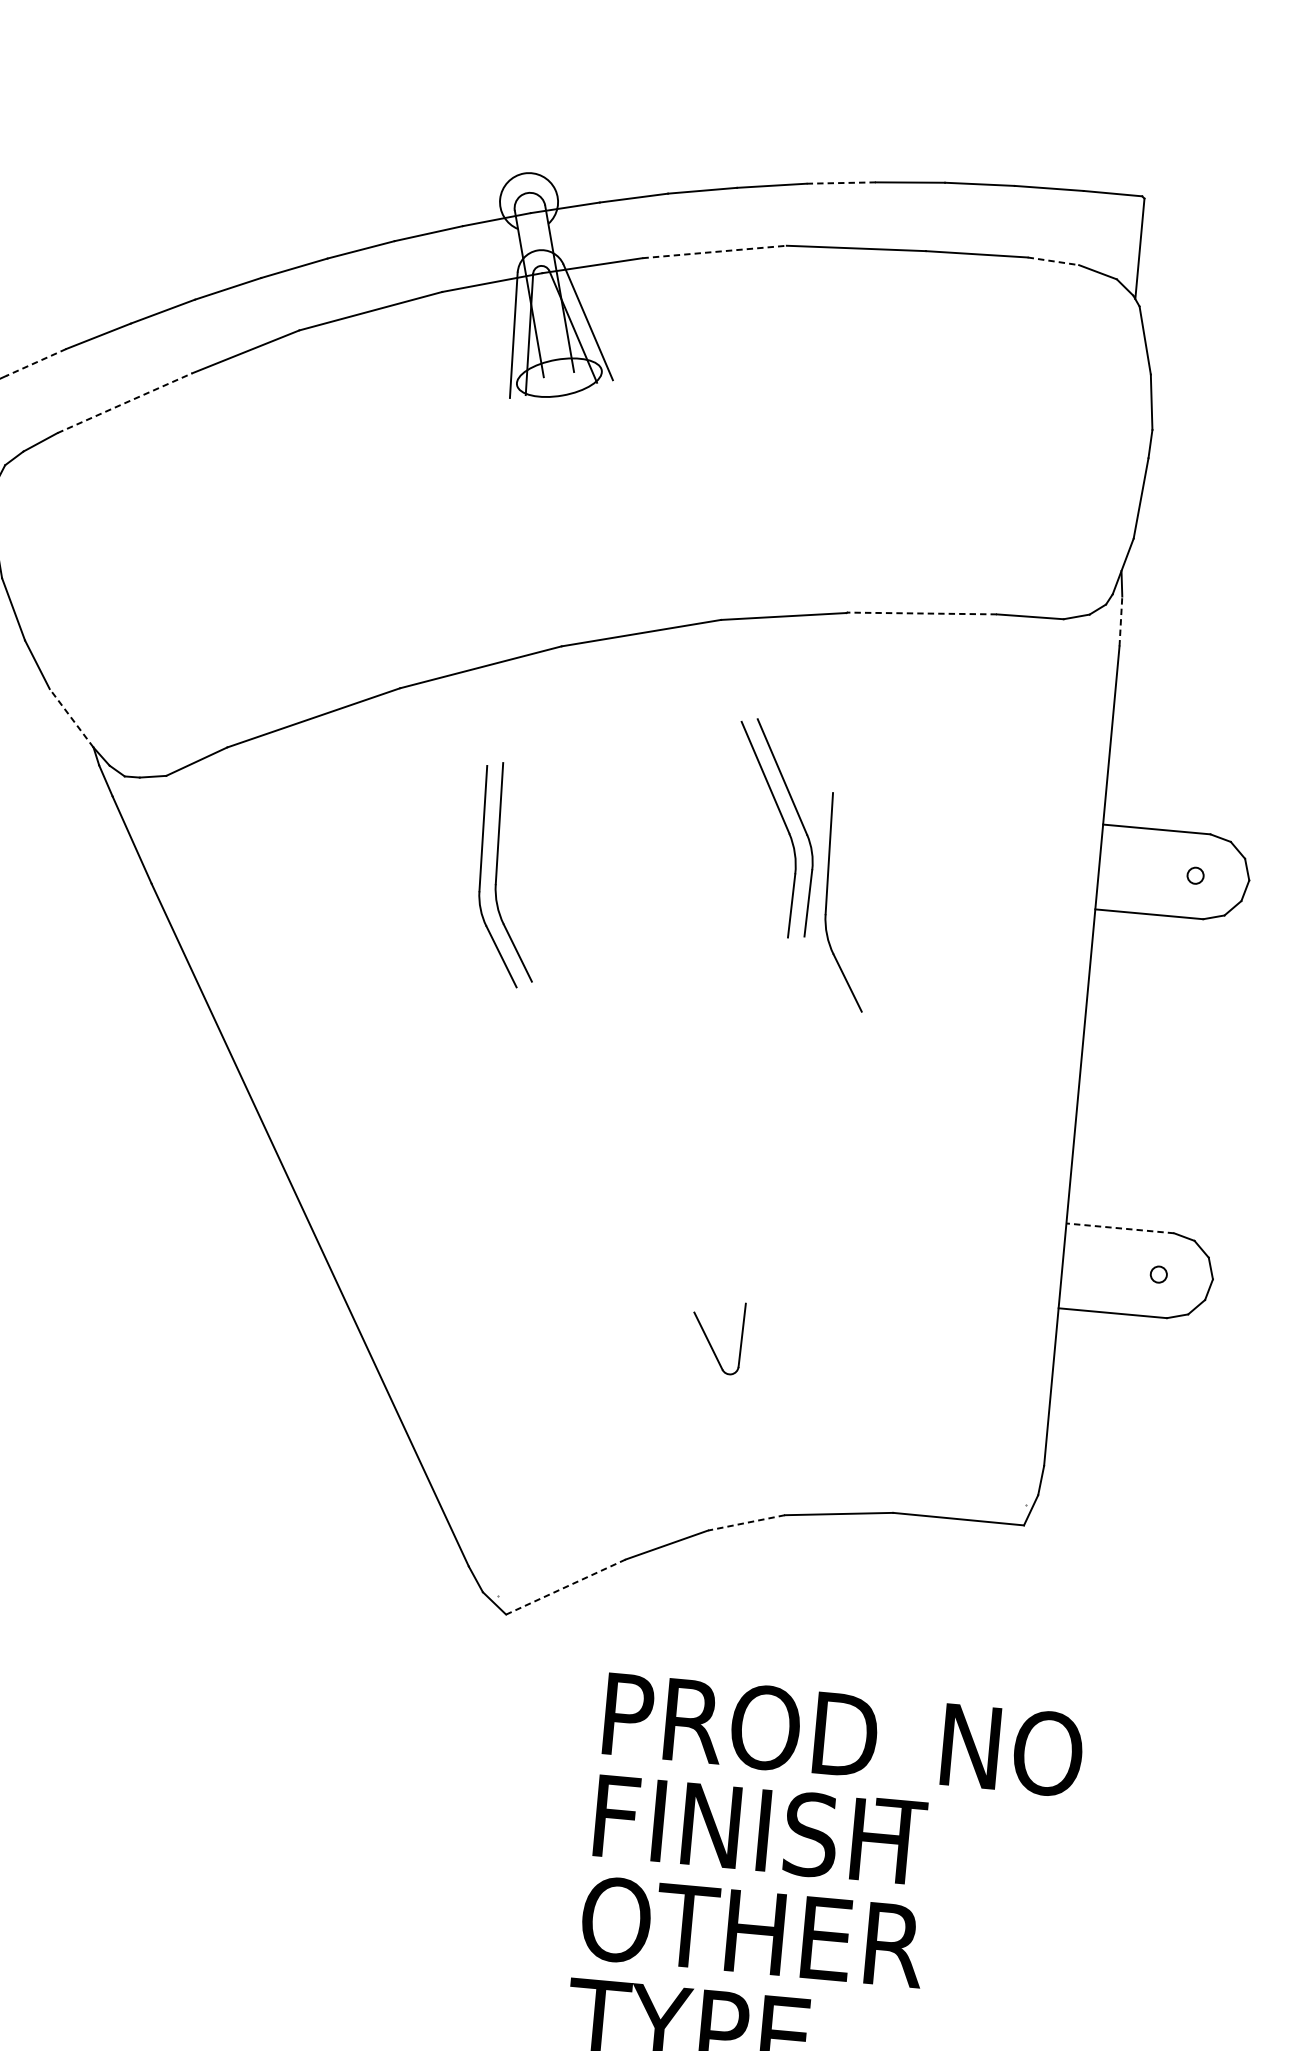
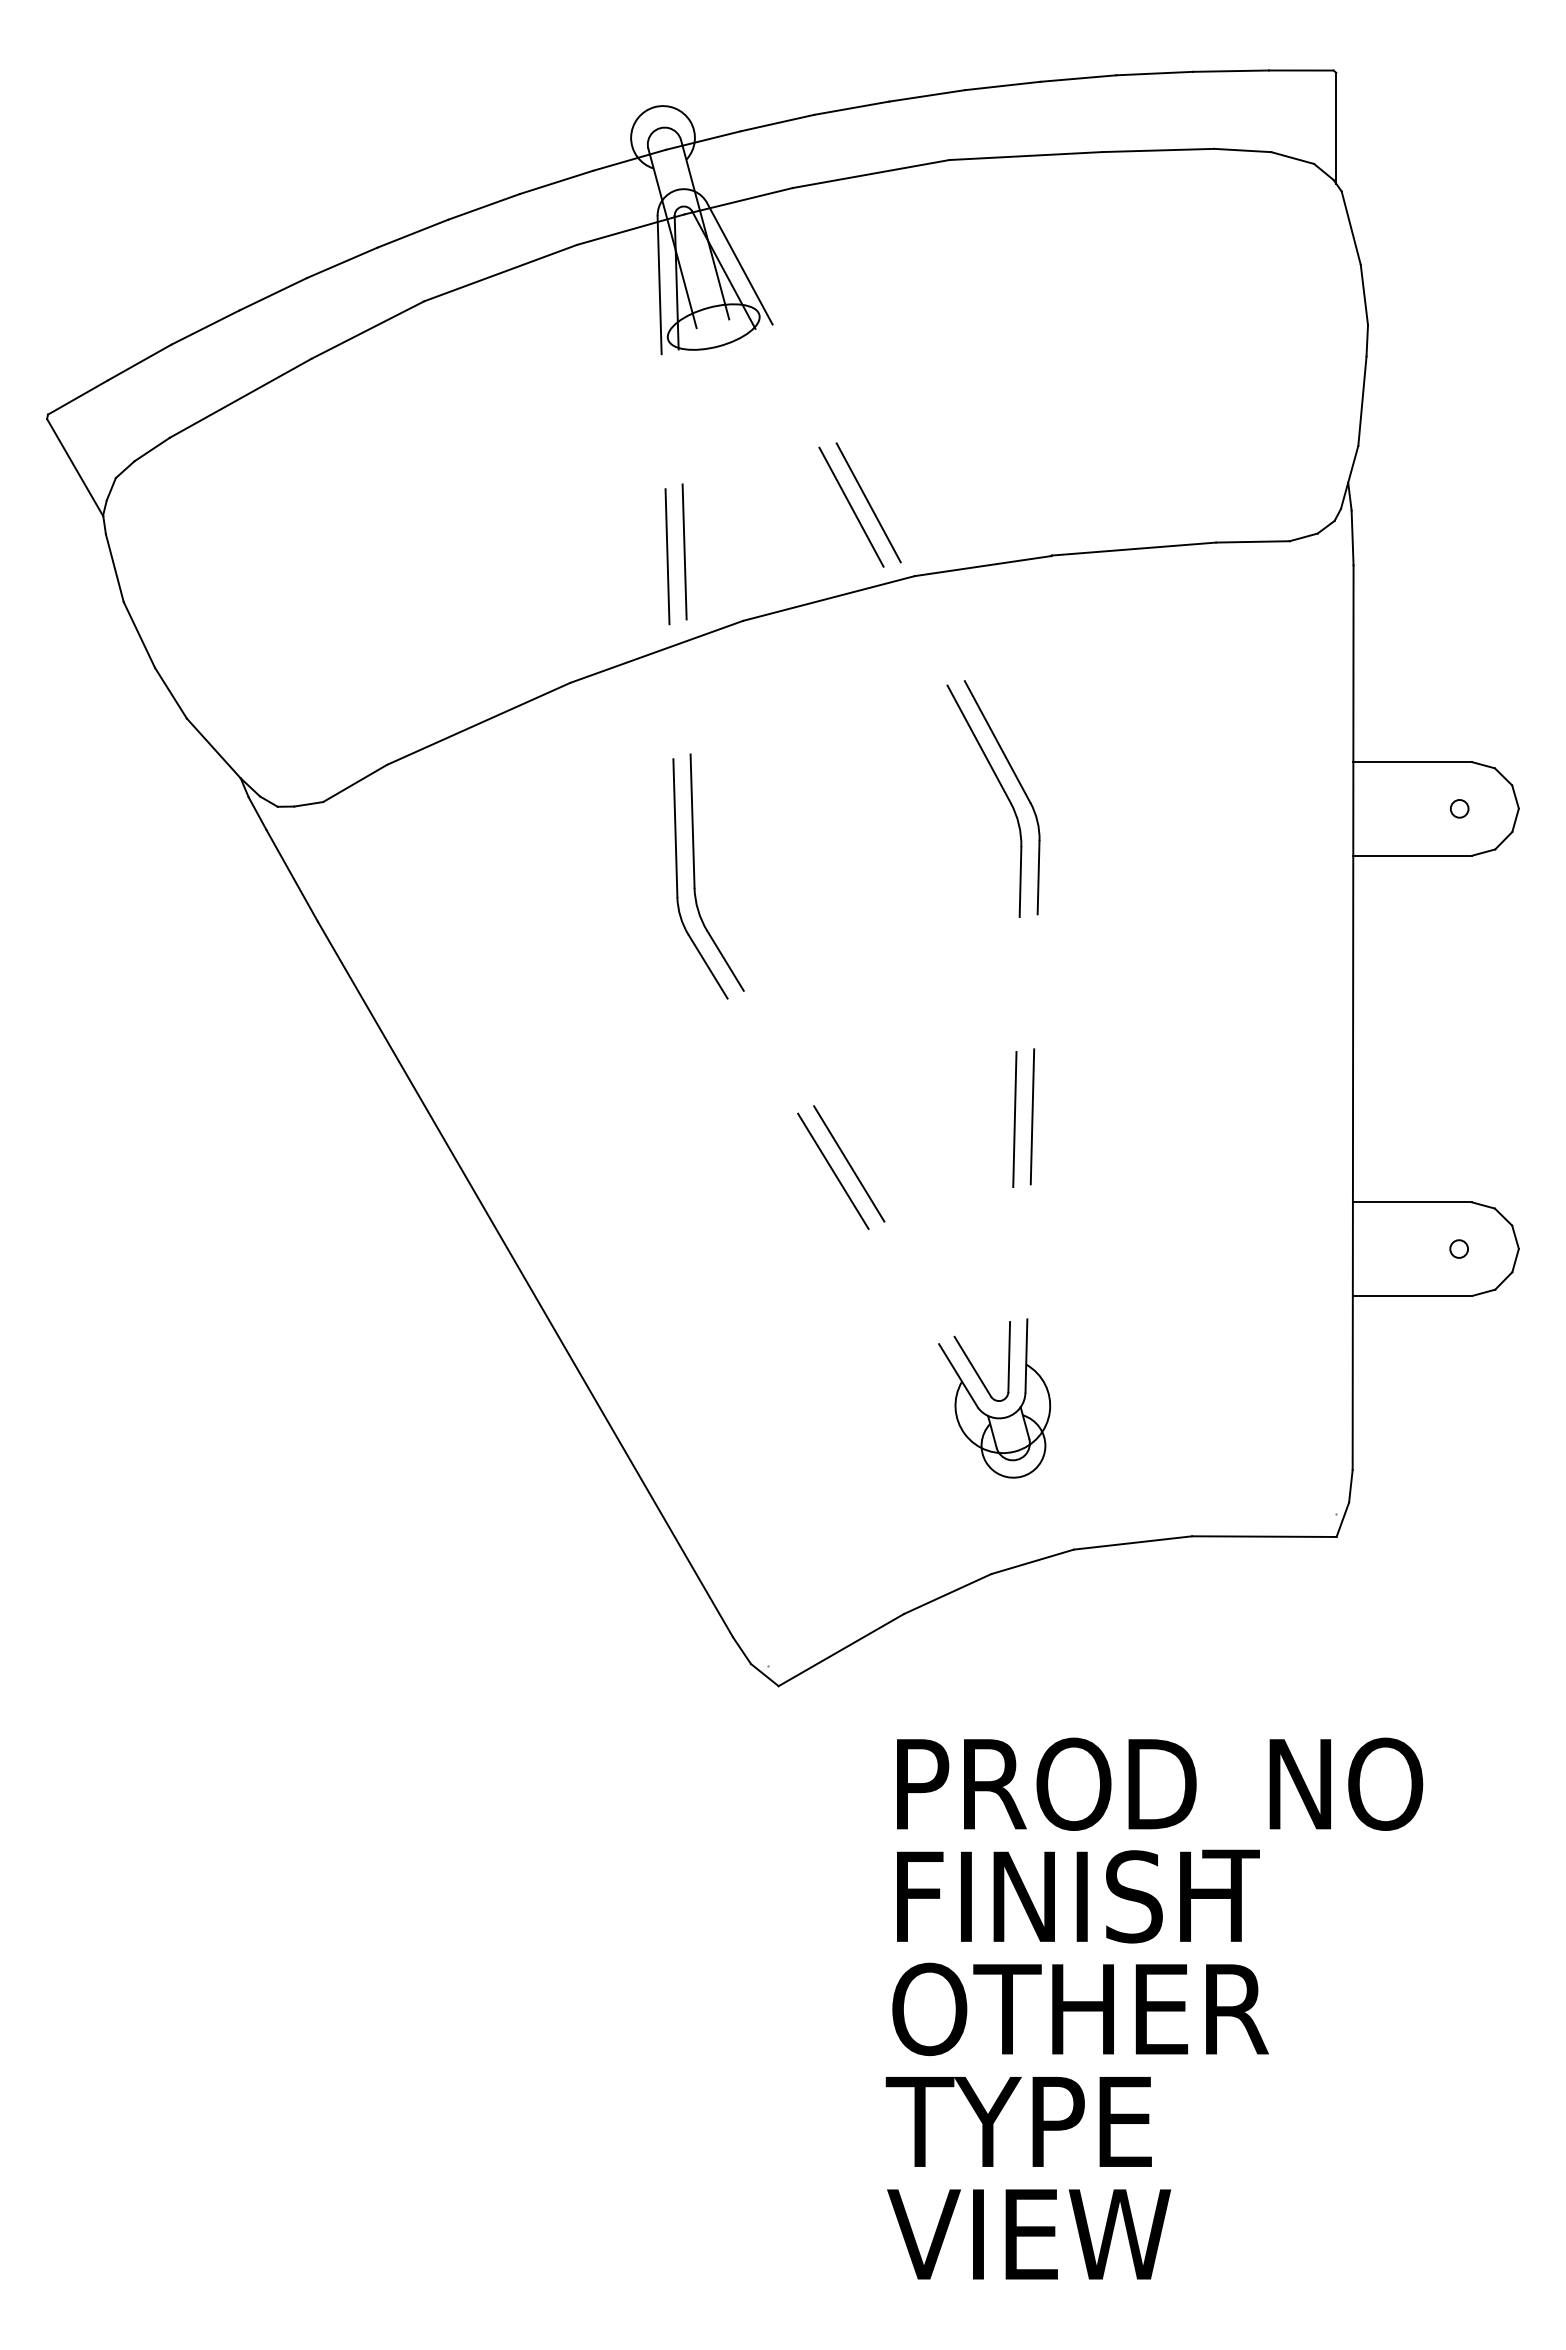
line: (840, 183) -> (1002, 86), dashed -> solid
line: (714, 252) -> (871, 174), dashed -> solid
line: (1053, 261) -> (1242, 150), dashed -> solid
line: (36, 362) -> (139, 362), dashed -> solid
line: (125, 403) -> (241, 398), dashed -> solid
line: (685, 549) -> (868, 502), added
line: (669, 551) -> (851, 506), added
line: (514, 578) -> (684, 551), added
line: (498, 581) -> (667, 556), added
line: (921, 613) -> (1133, 549), dashed -> solid
line: (1120, 621) -> (1352, 537), dashed -> solid
line: (71, 718) -> (213, 748), dashed -> solid
part: (827, 902) -> (1059, 874), removed
line: (783, 1119) -> (1032, 1116), added
line: (766, 1120) -> (1014, 1119), added
line: (613, 1146) -> (849, 1163), added
line: (598, 1151) -> (833, 1170), added
line: (1119, 1228) -> (1411, 1202), dashed -> solid
part: (718, 1385) -> (988, 1414), added
line: (746, 1522) -> (1032, 1561), dashed -> solid
line: (565, 1587) -> (840, 1650), dashed -> solid

